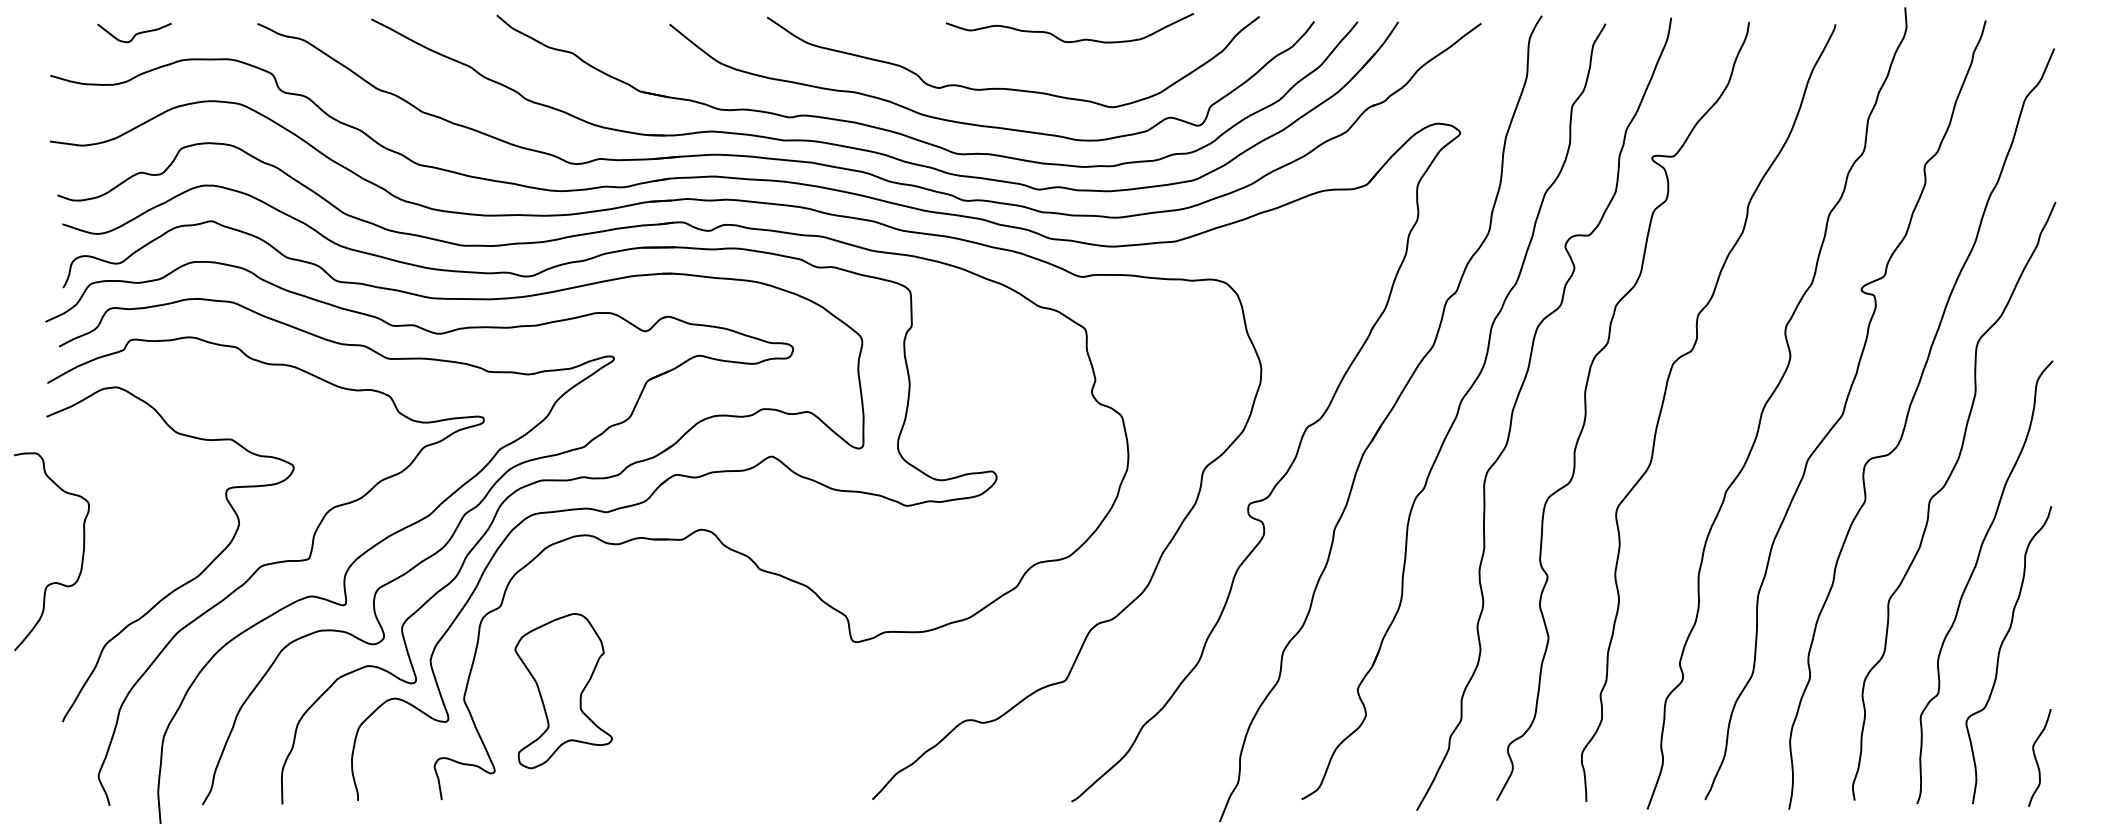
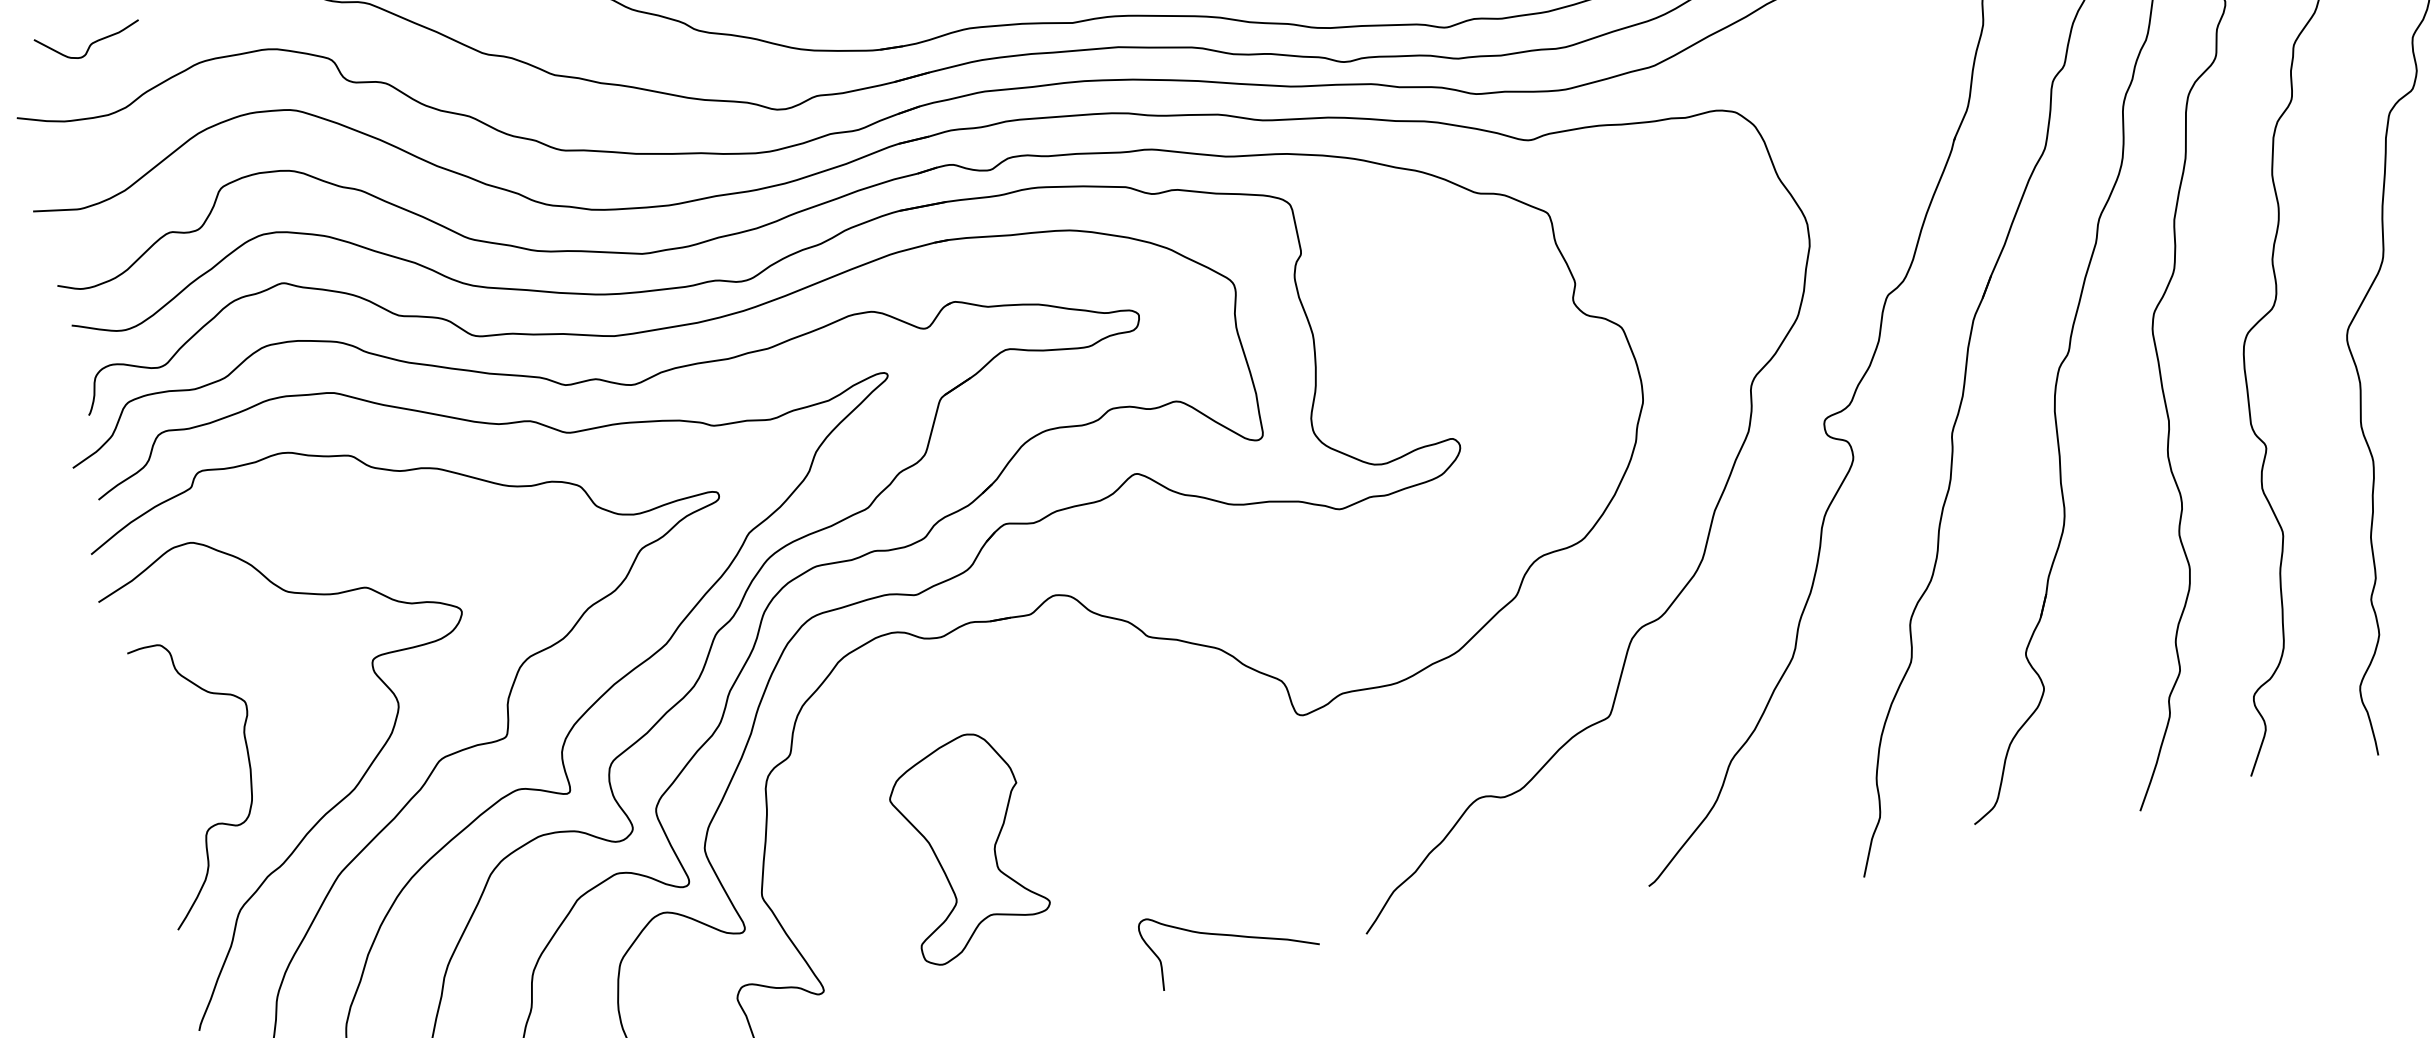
curve: (135, 33) -> (89, 43), moved
curve: (82, 551) -> (248, 772), moved
part: (563, 691) -> (968, 847), moved
curve: (778, 784) -> (1229, 936), added

